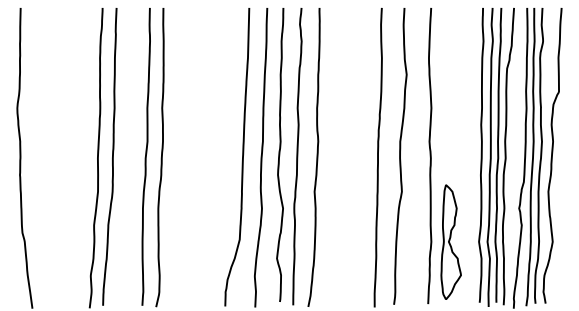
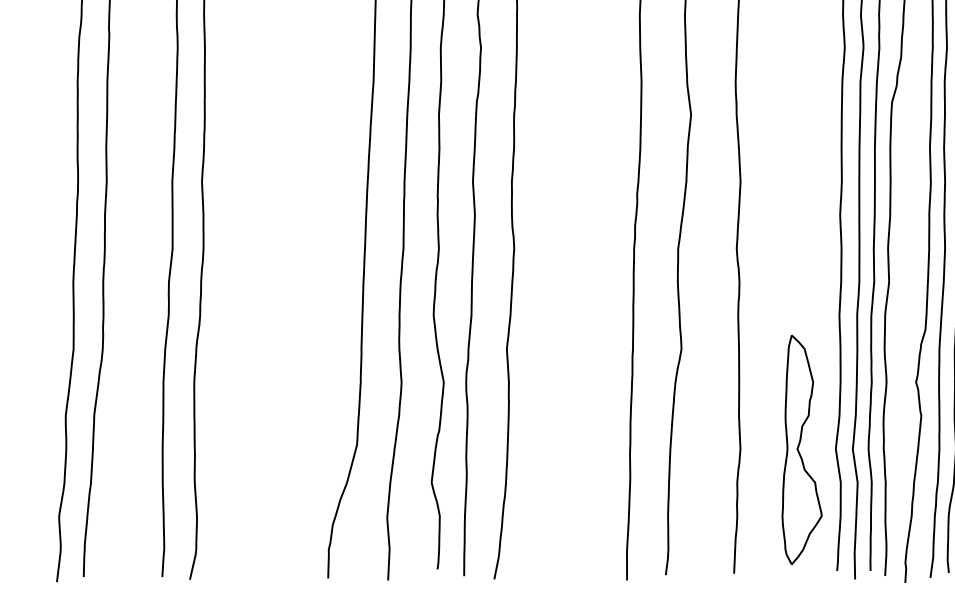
part: (450, 241) -> (800, 448), moved

